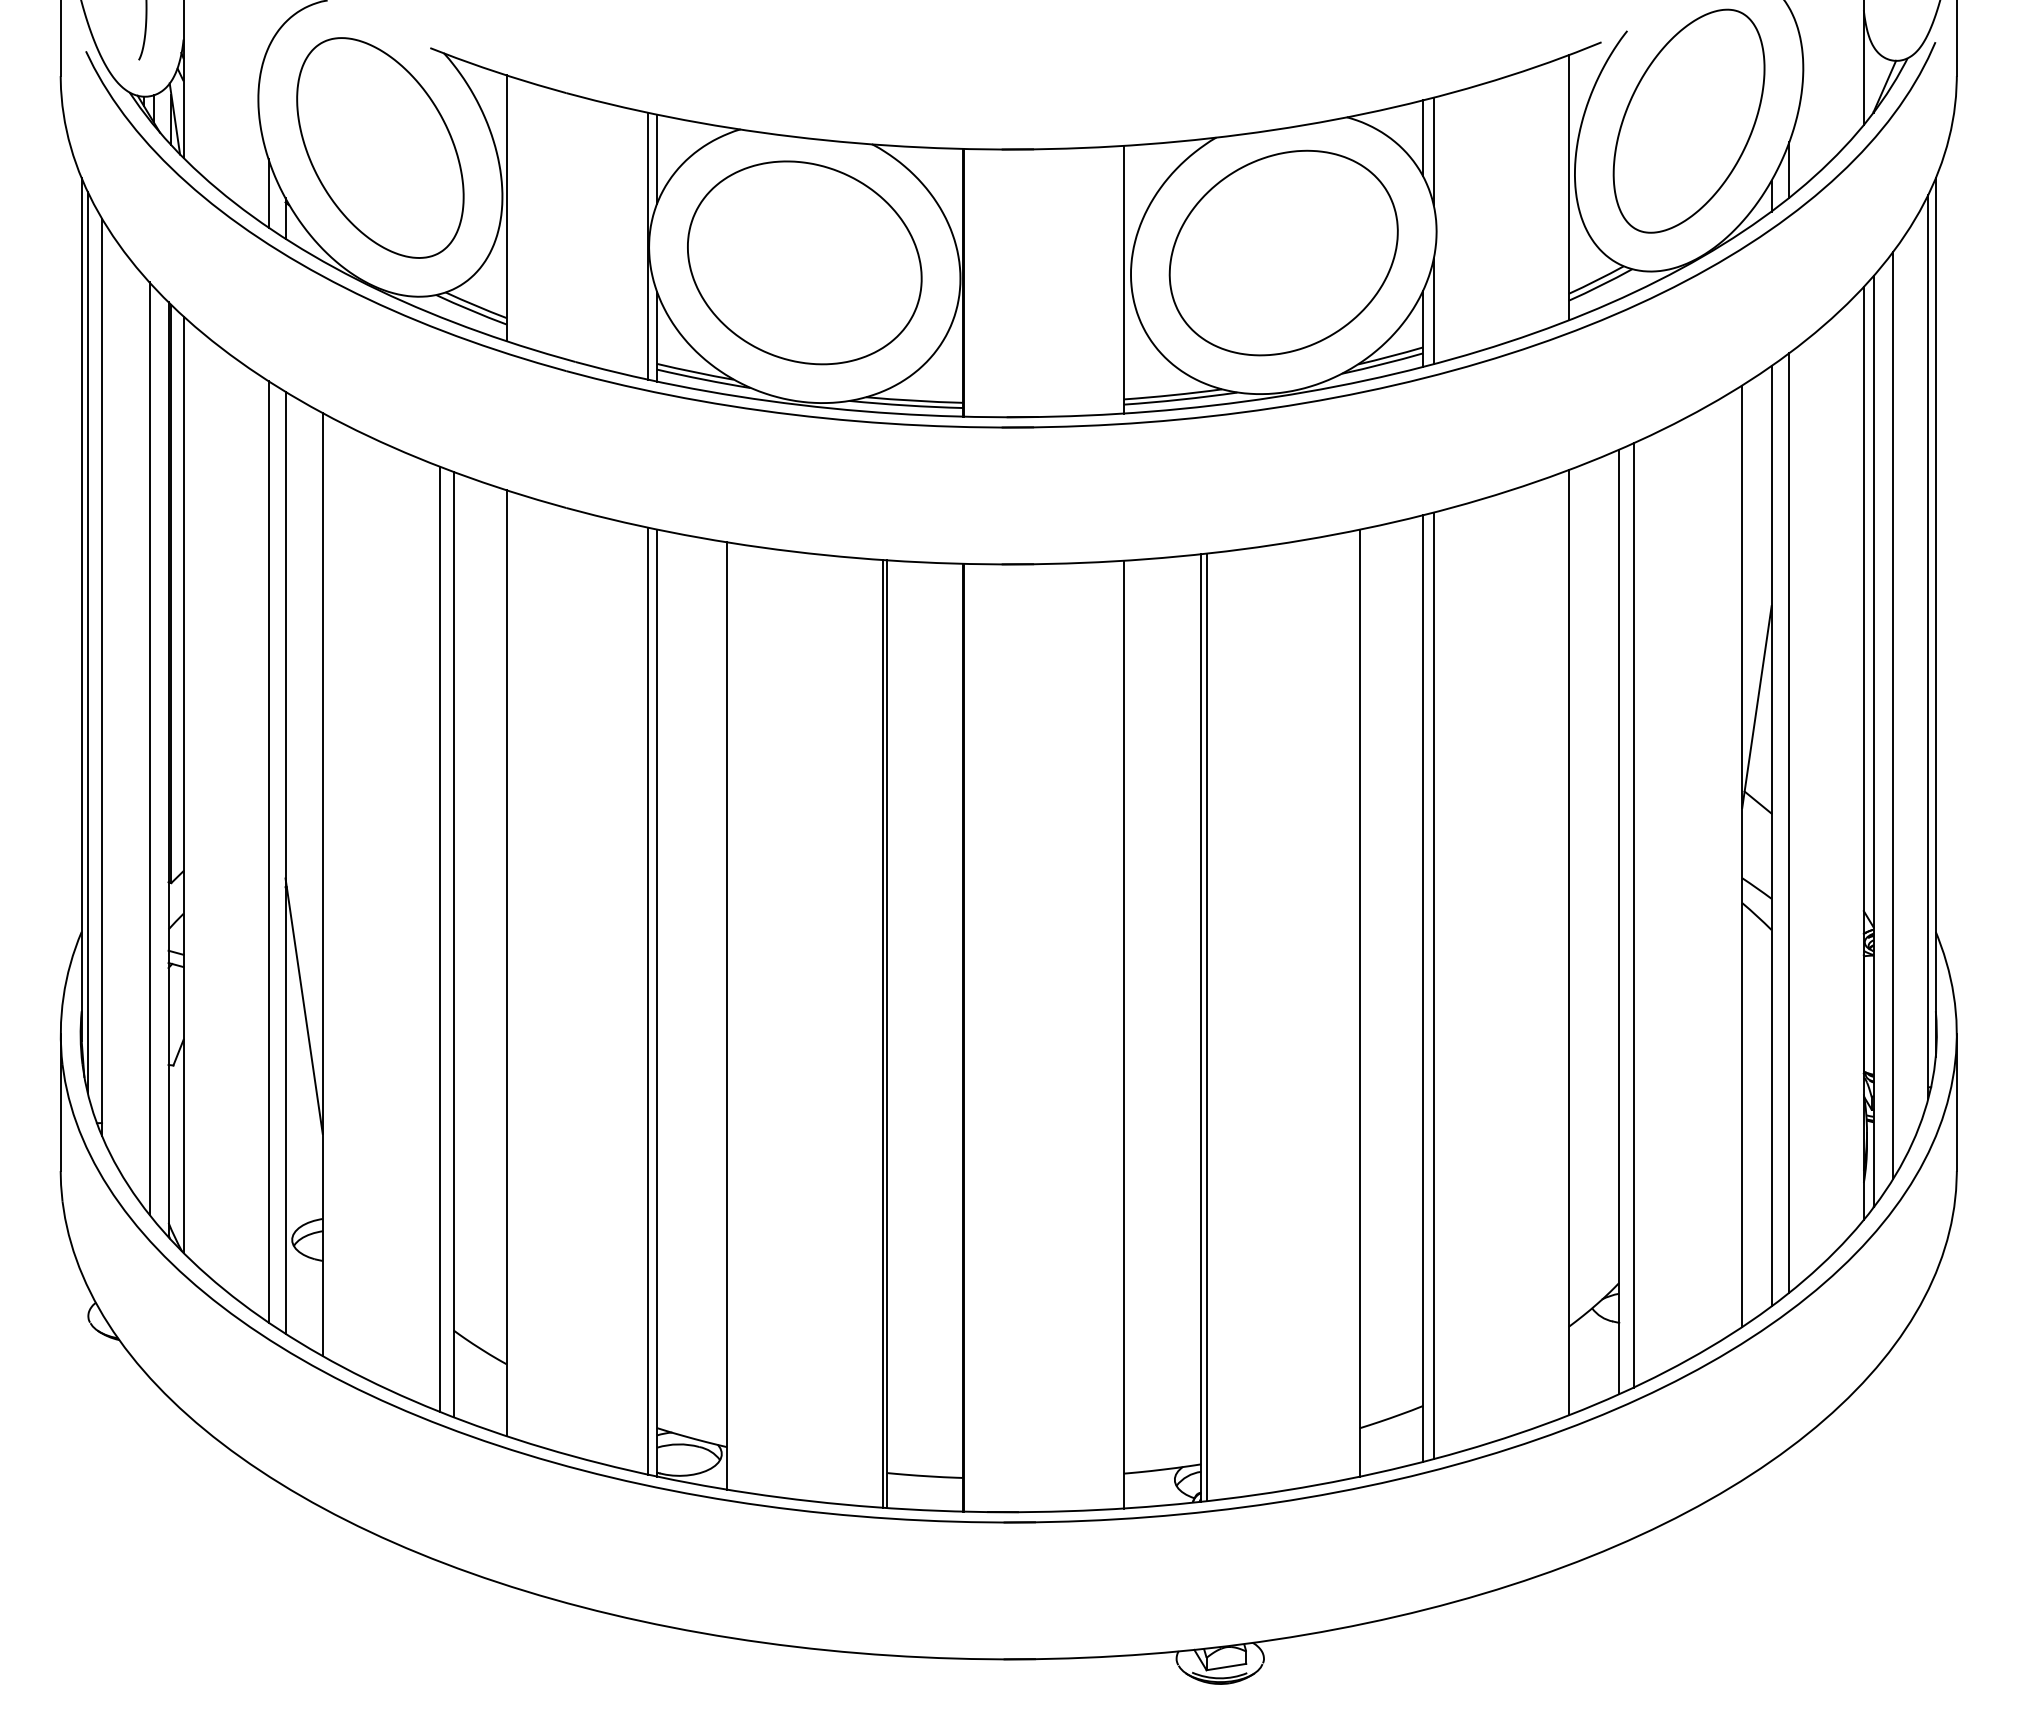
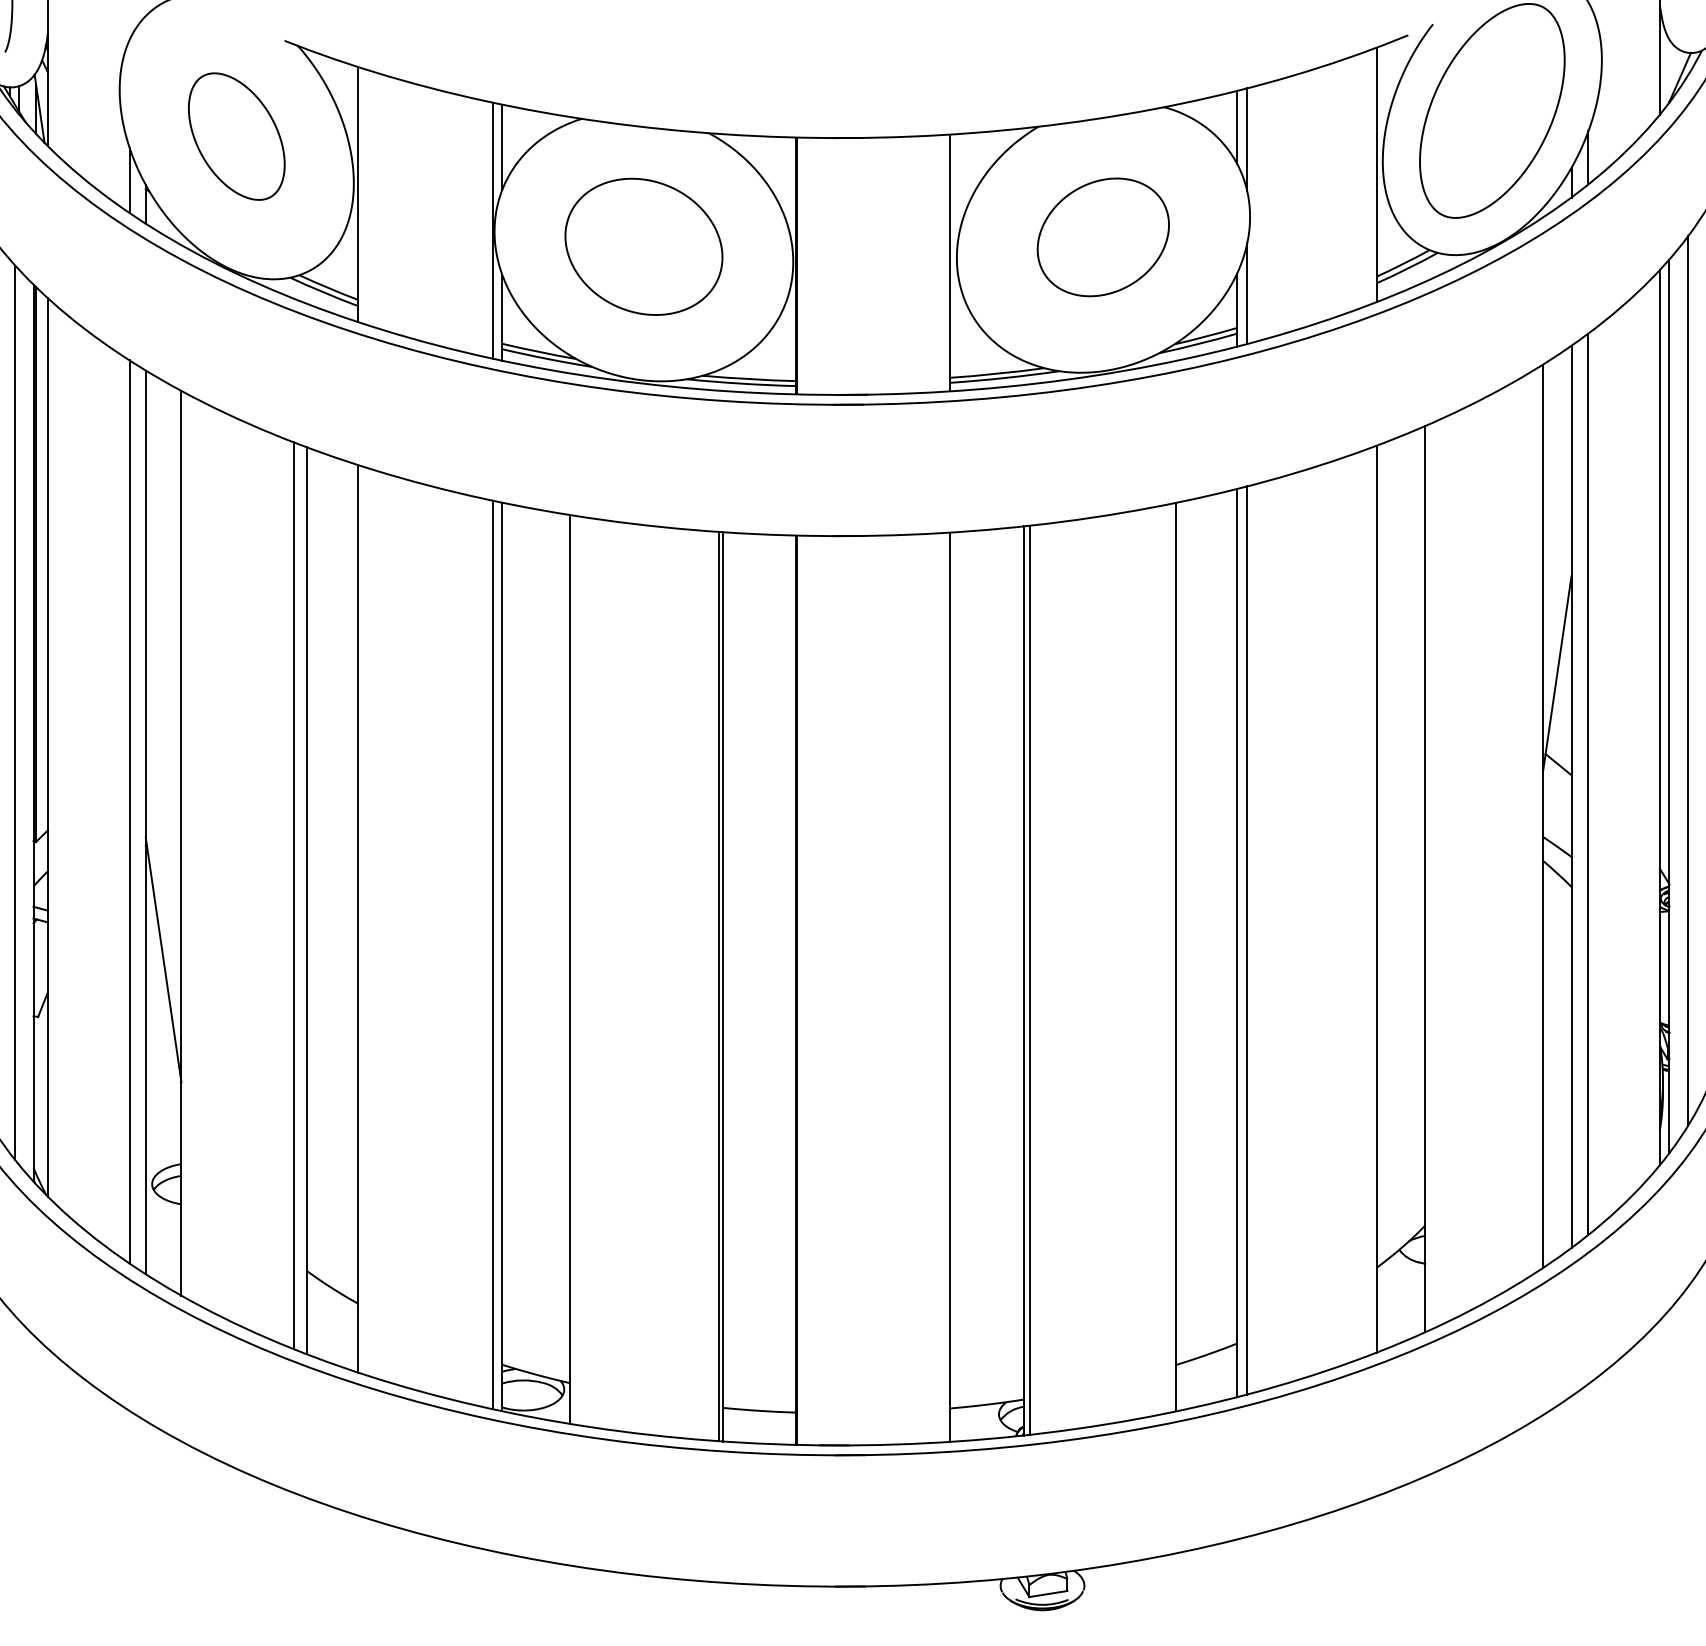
part: (380, 147) -> (236, 136), size x0.6
part: (1283, 252) -> (1103, 236), size x0.6
part: (804, 262) -> (643, 246), size x0.7
line: (1633, 915) -> (1438, 872), removed

